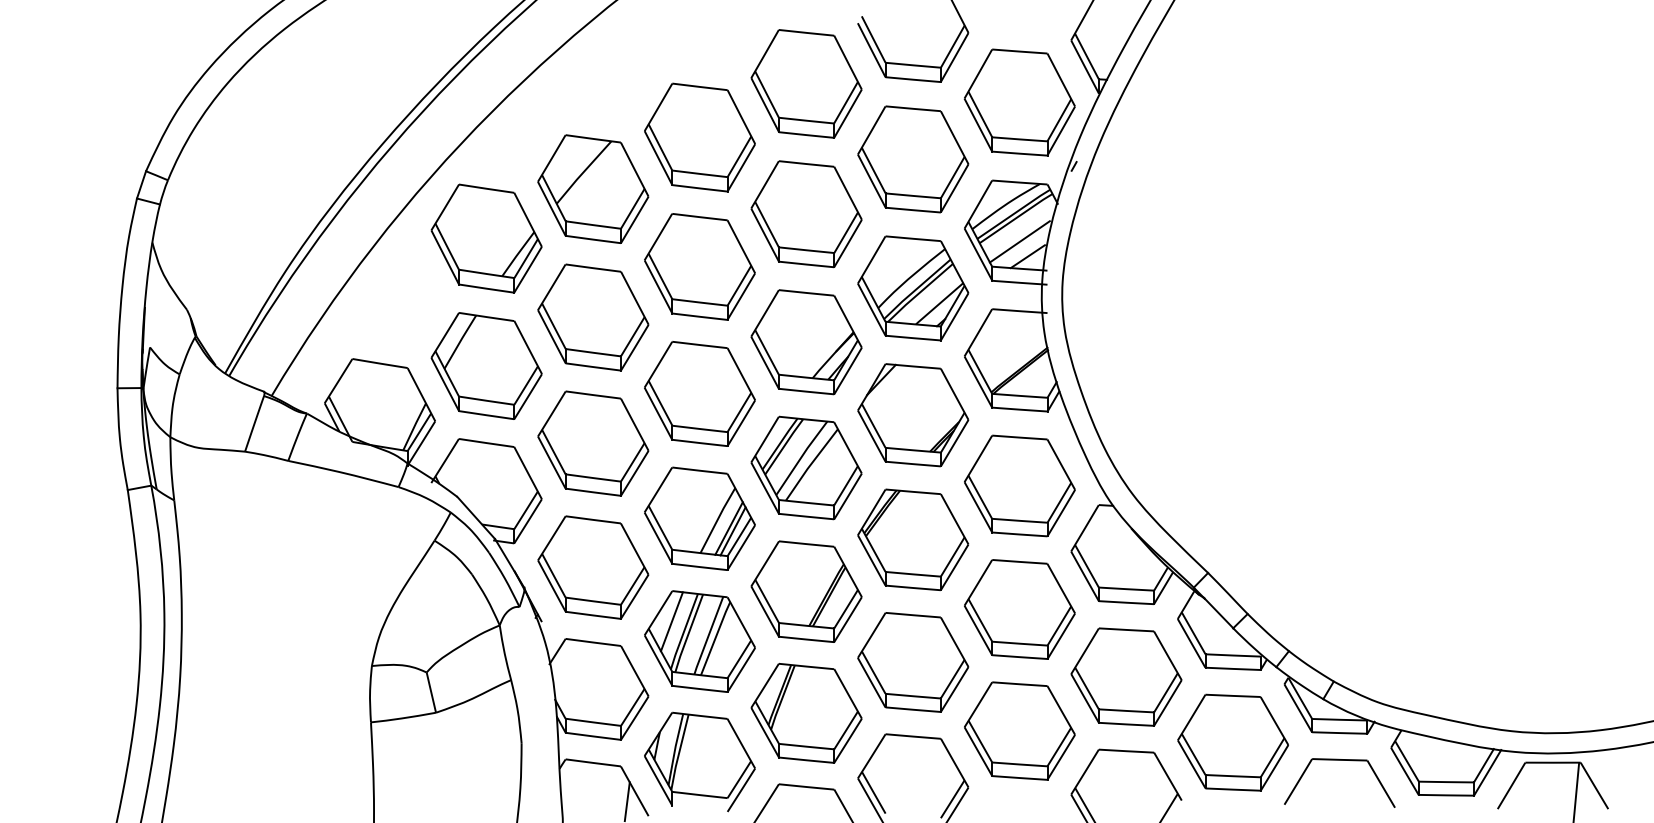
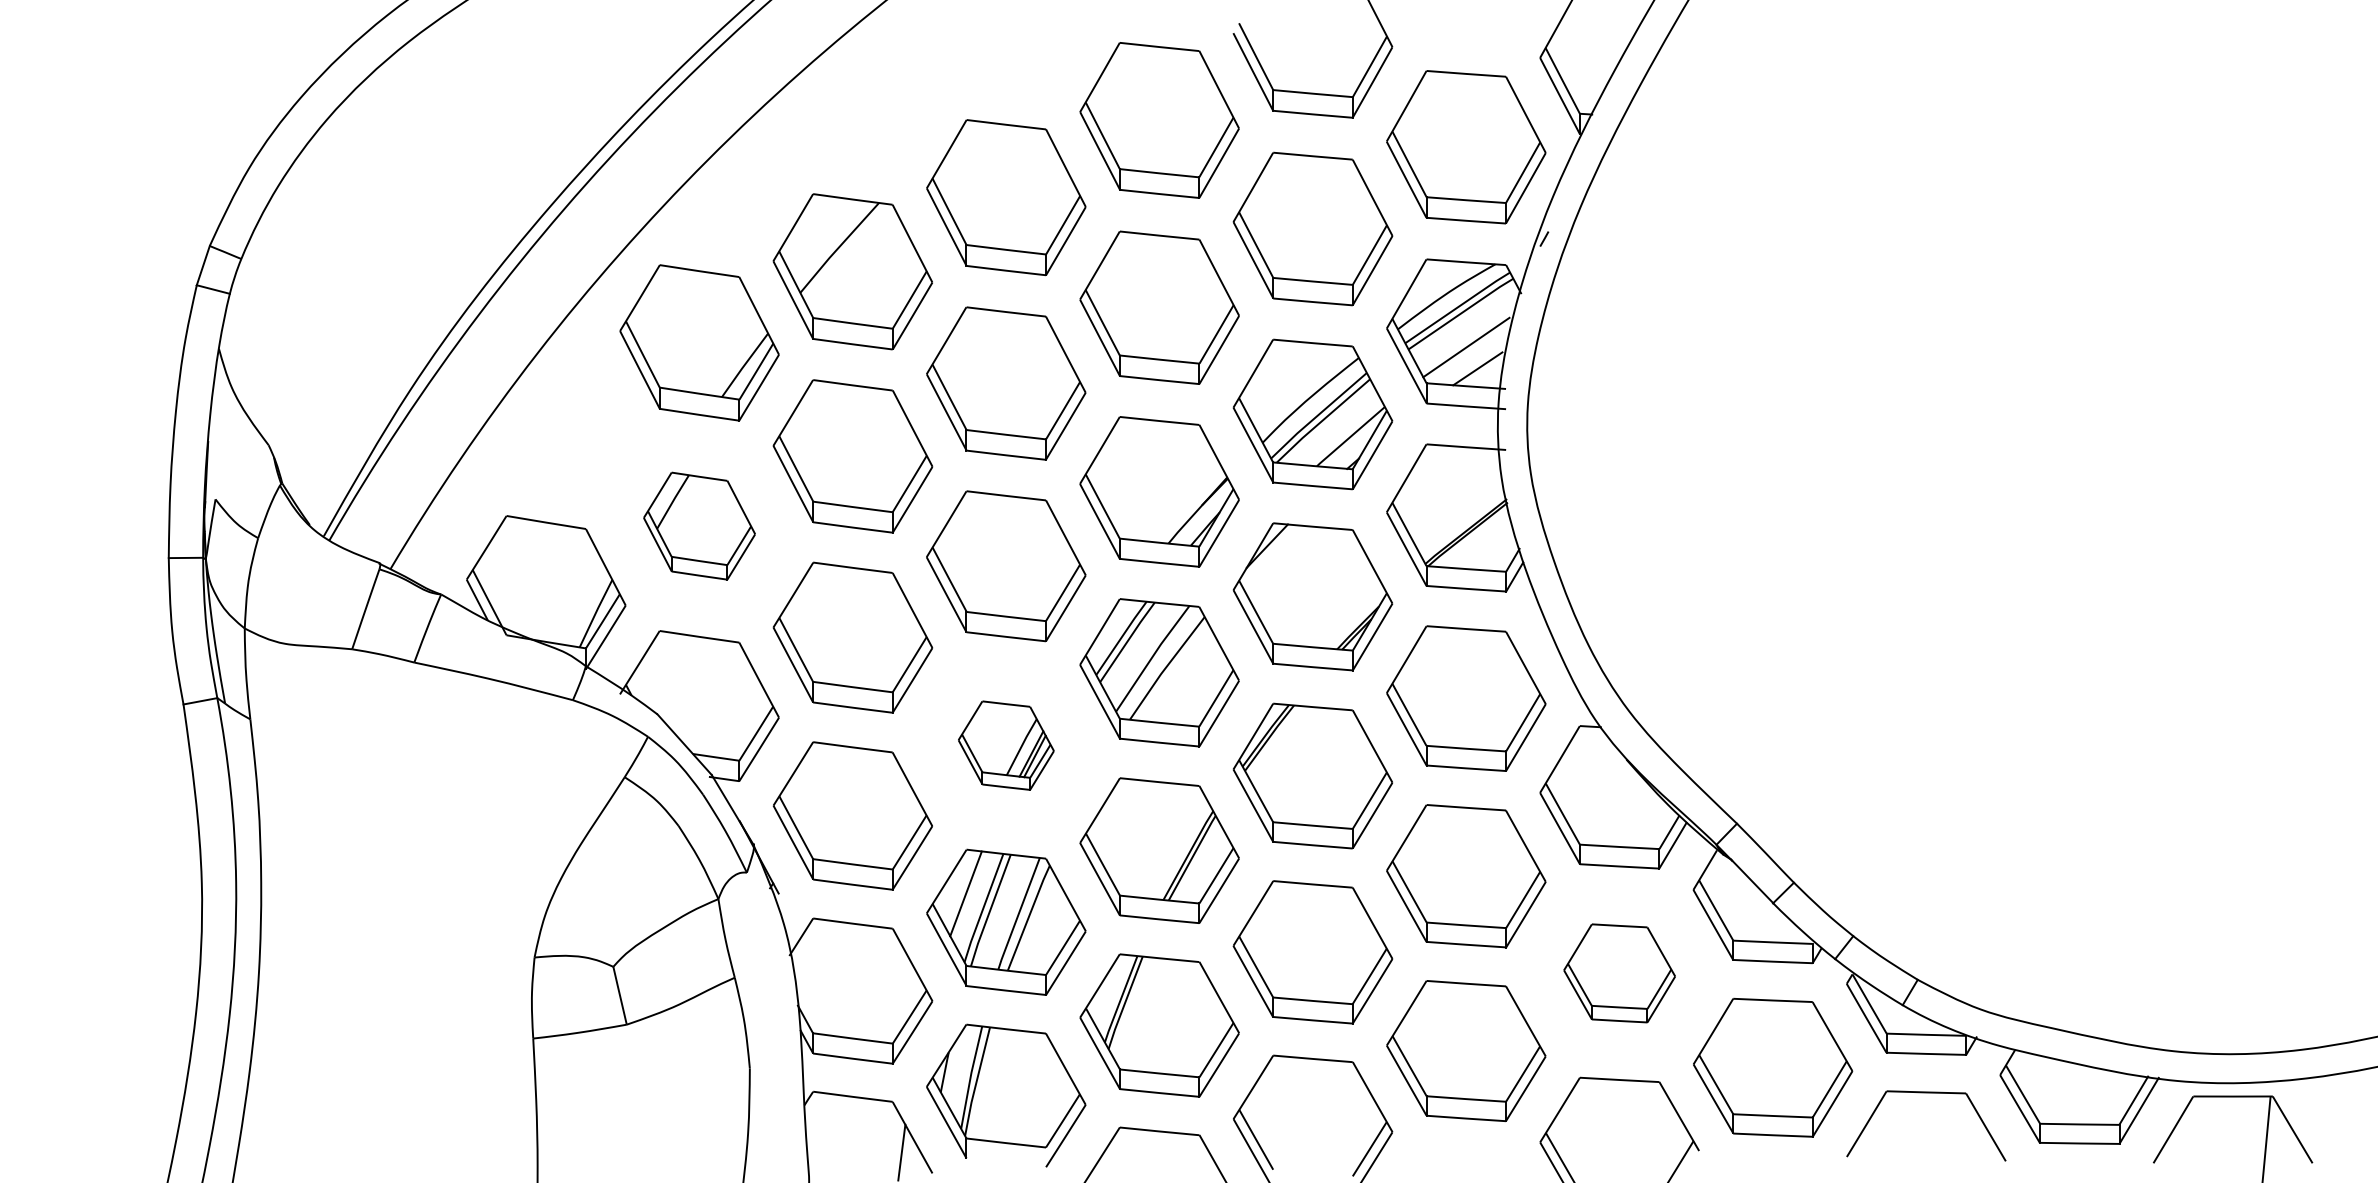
part: (486, 365) -> (699, 525), size x0.7
part: (699, 518) -> (1005, 745), size x0.6
part: (1126, 676) -> (1619, 972), size x0.7

